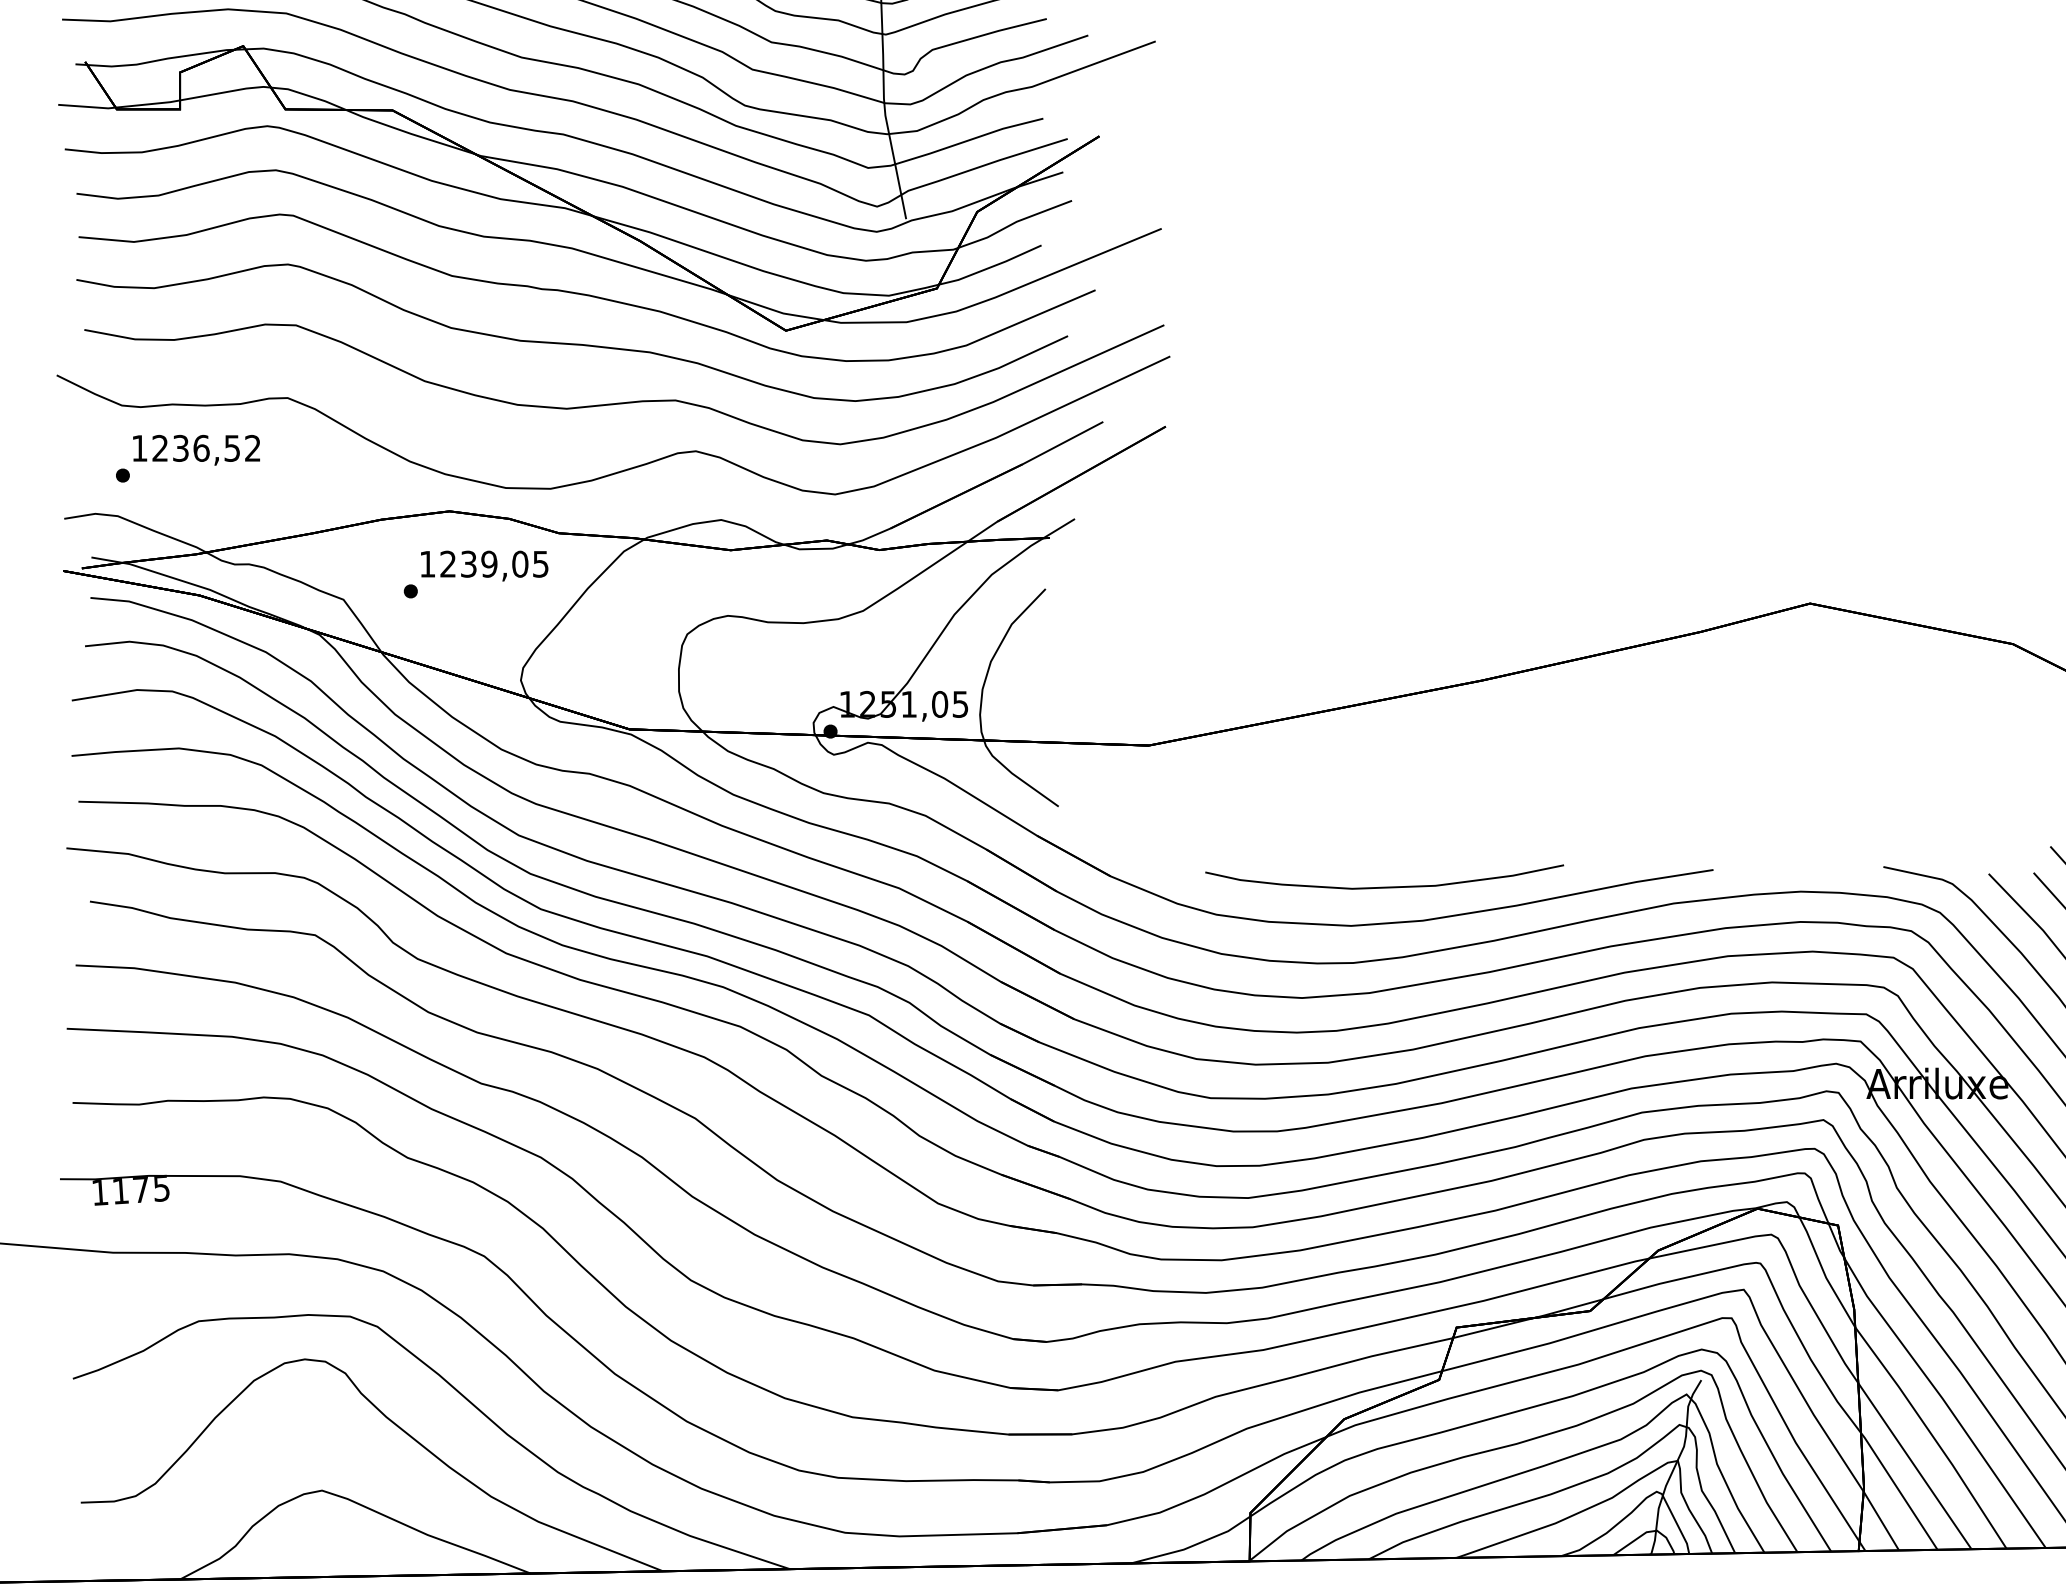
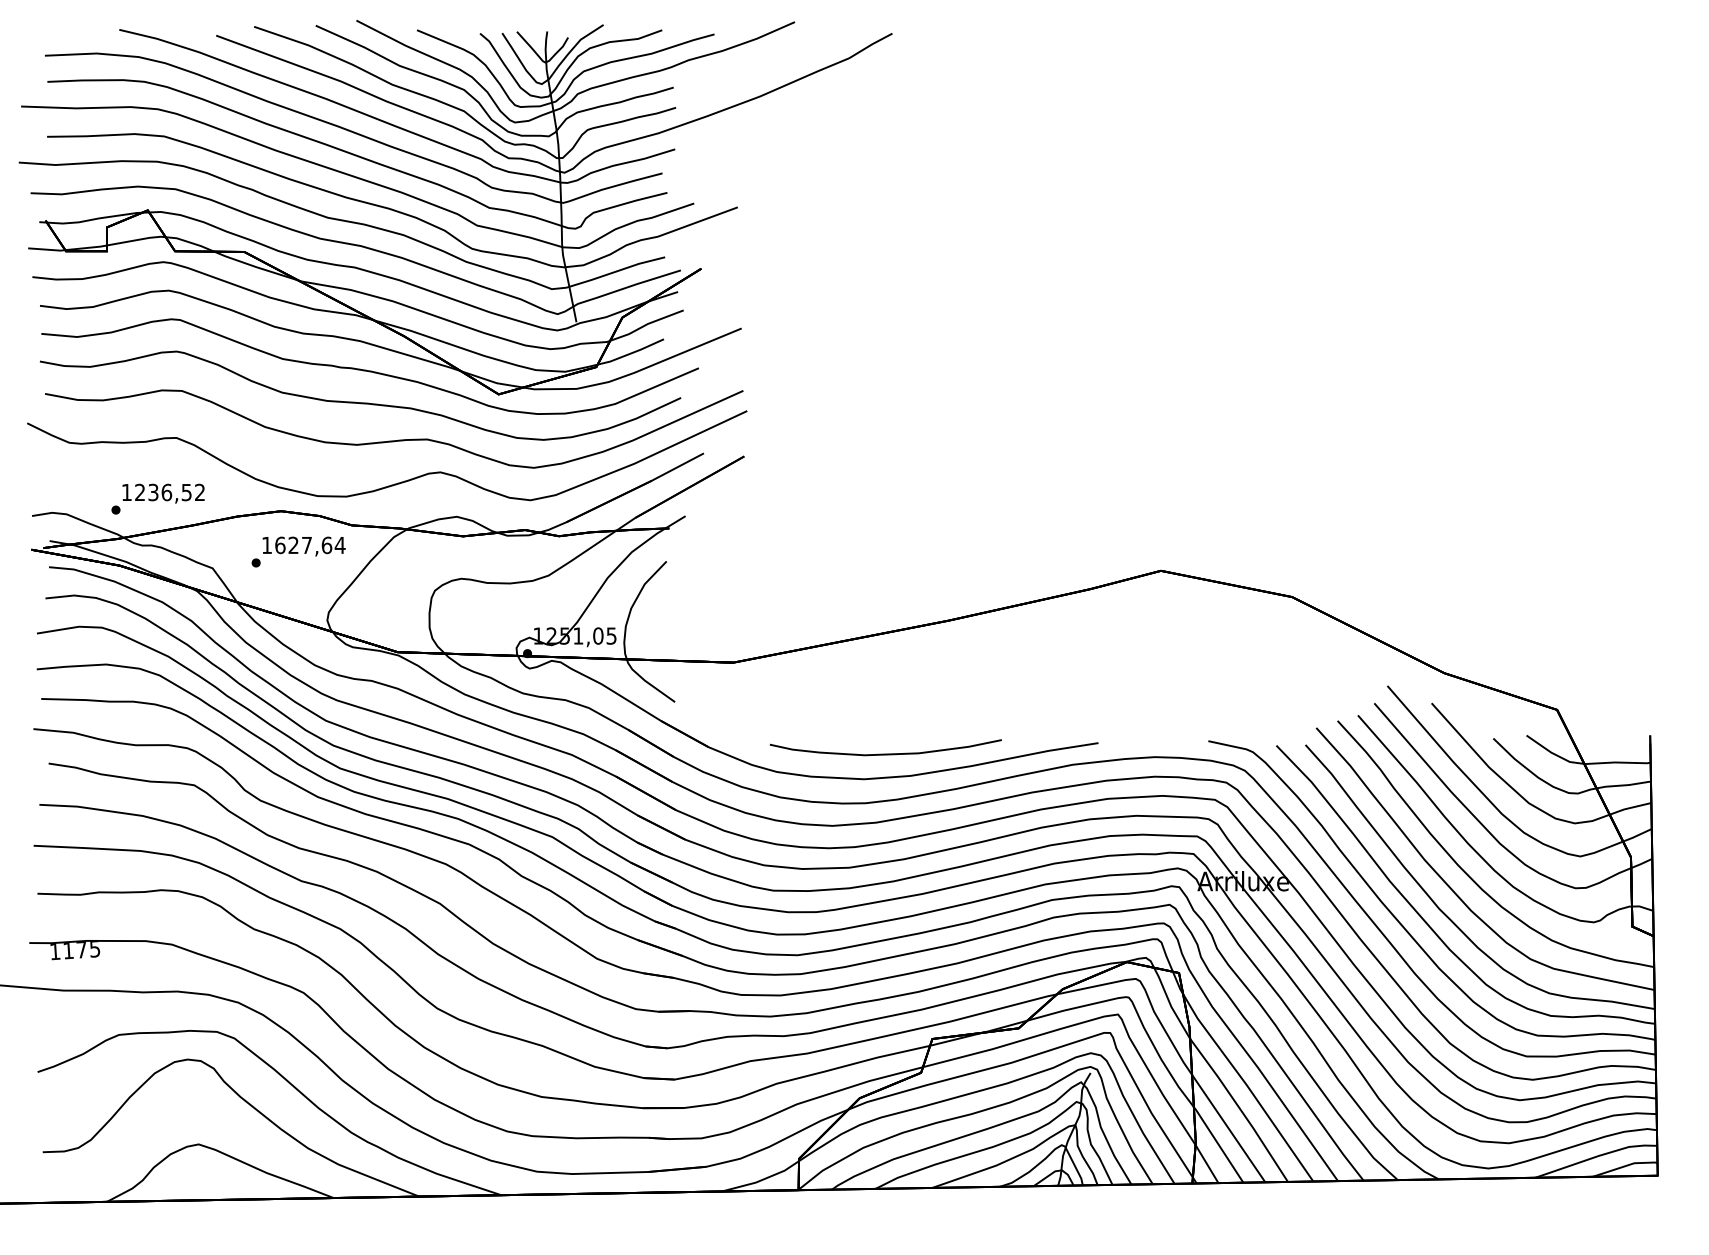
text: (187, 457) -> (157, 498), moved
text: (494, 564) -> (310, 545), 1239,05 -> 1627,64

